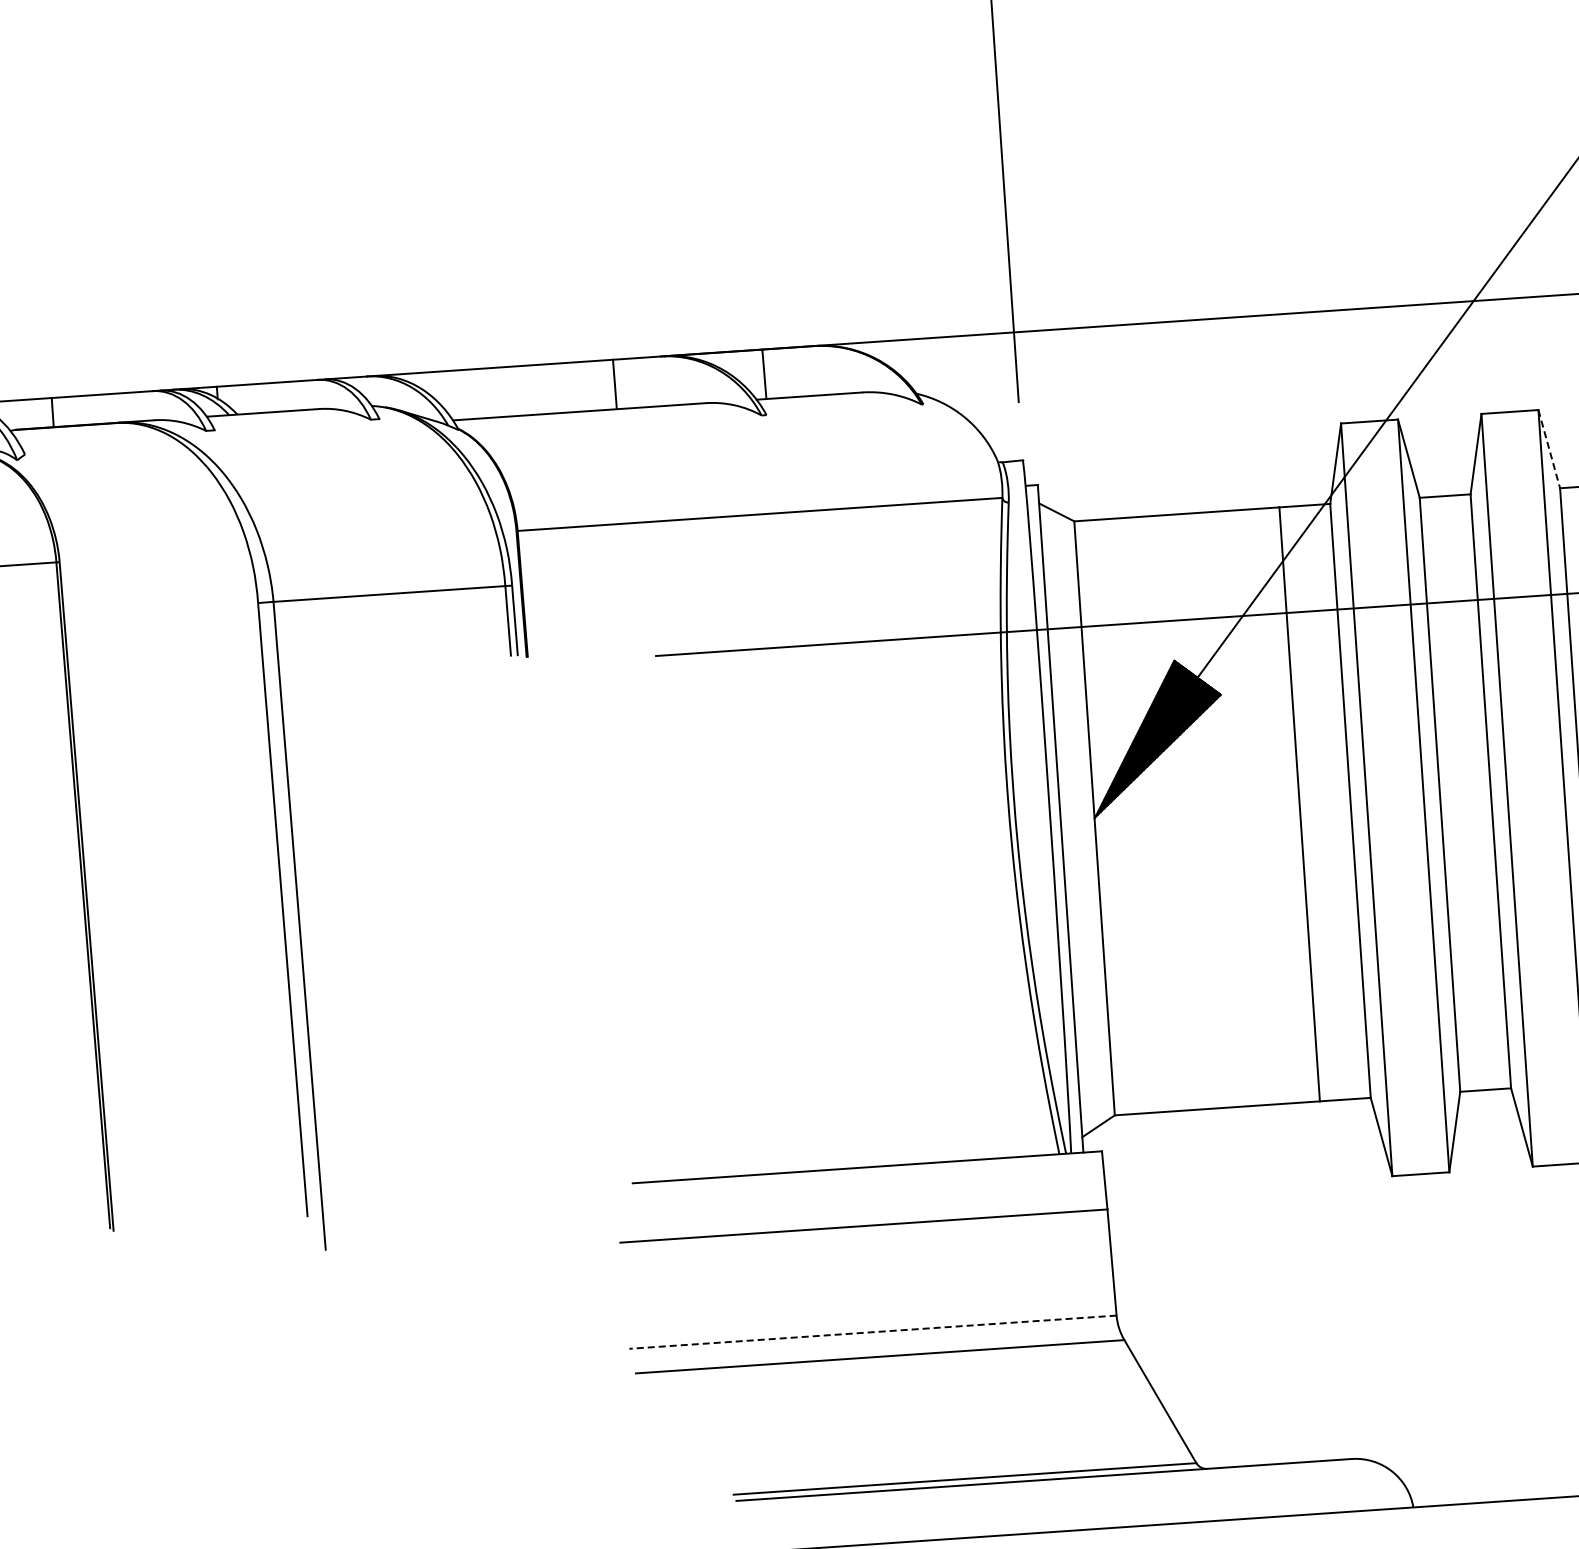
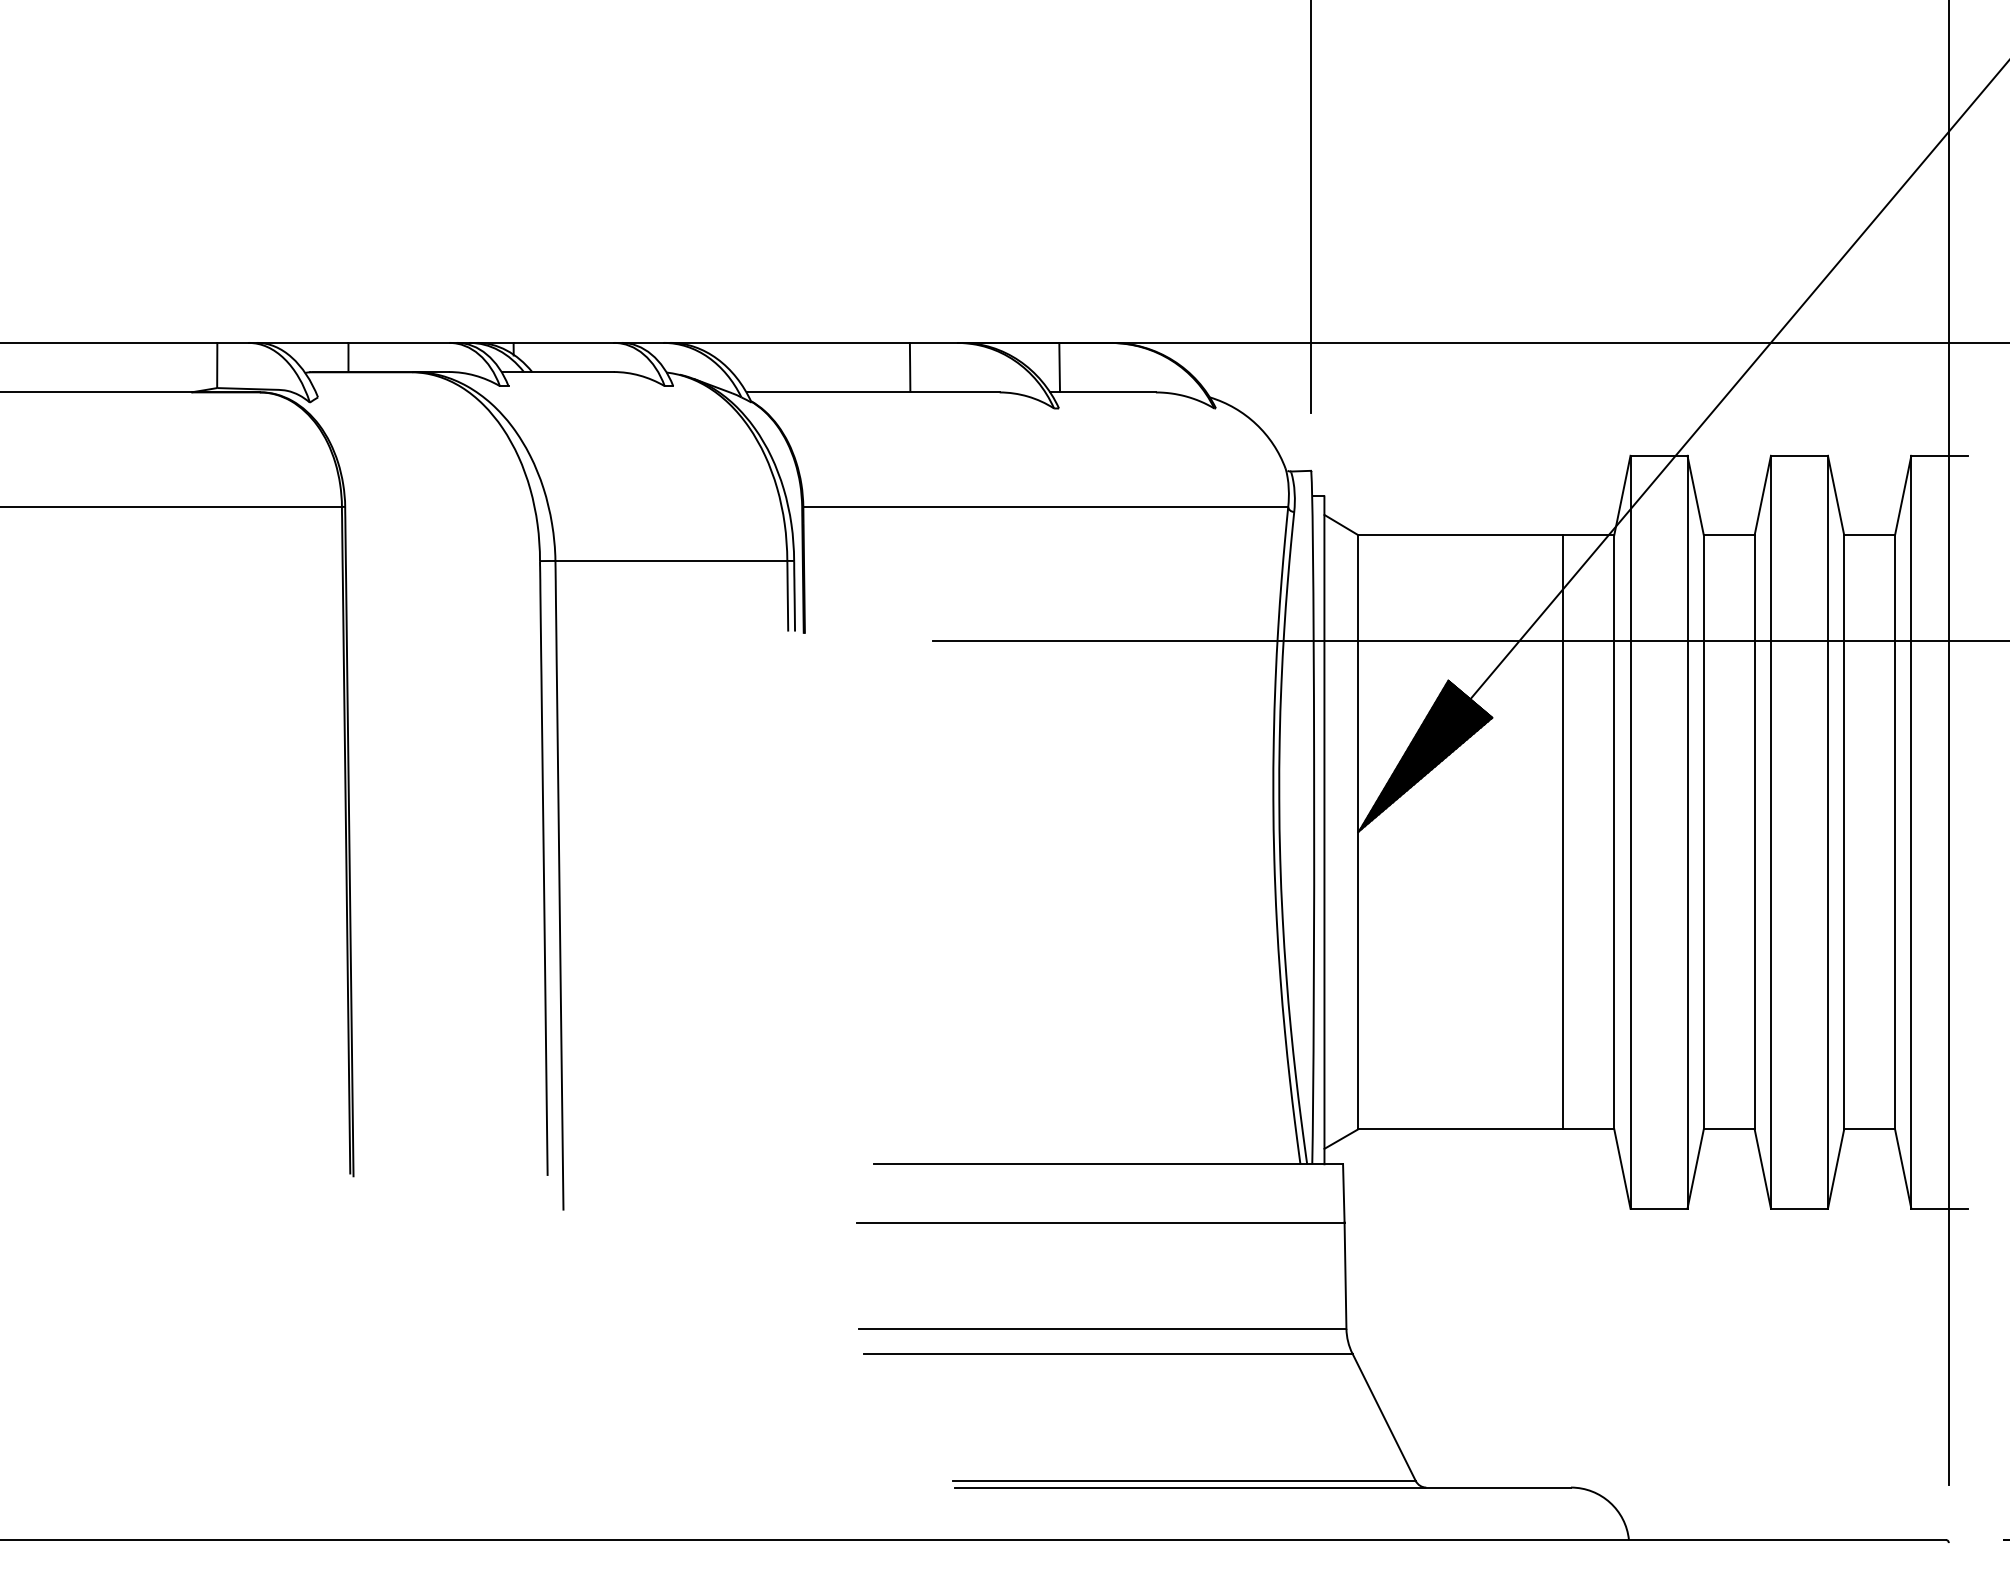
line: (1549, 449) -> (1836, 495), dashed -> solid
line: (872, 1331) -> (1102, 1328), dashed -> solid

